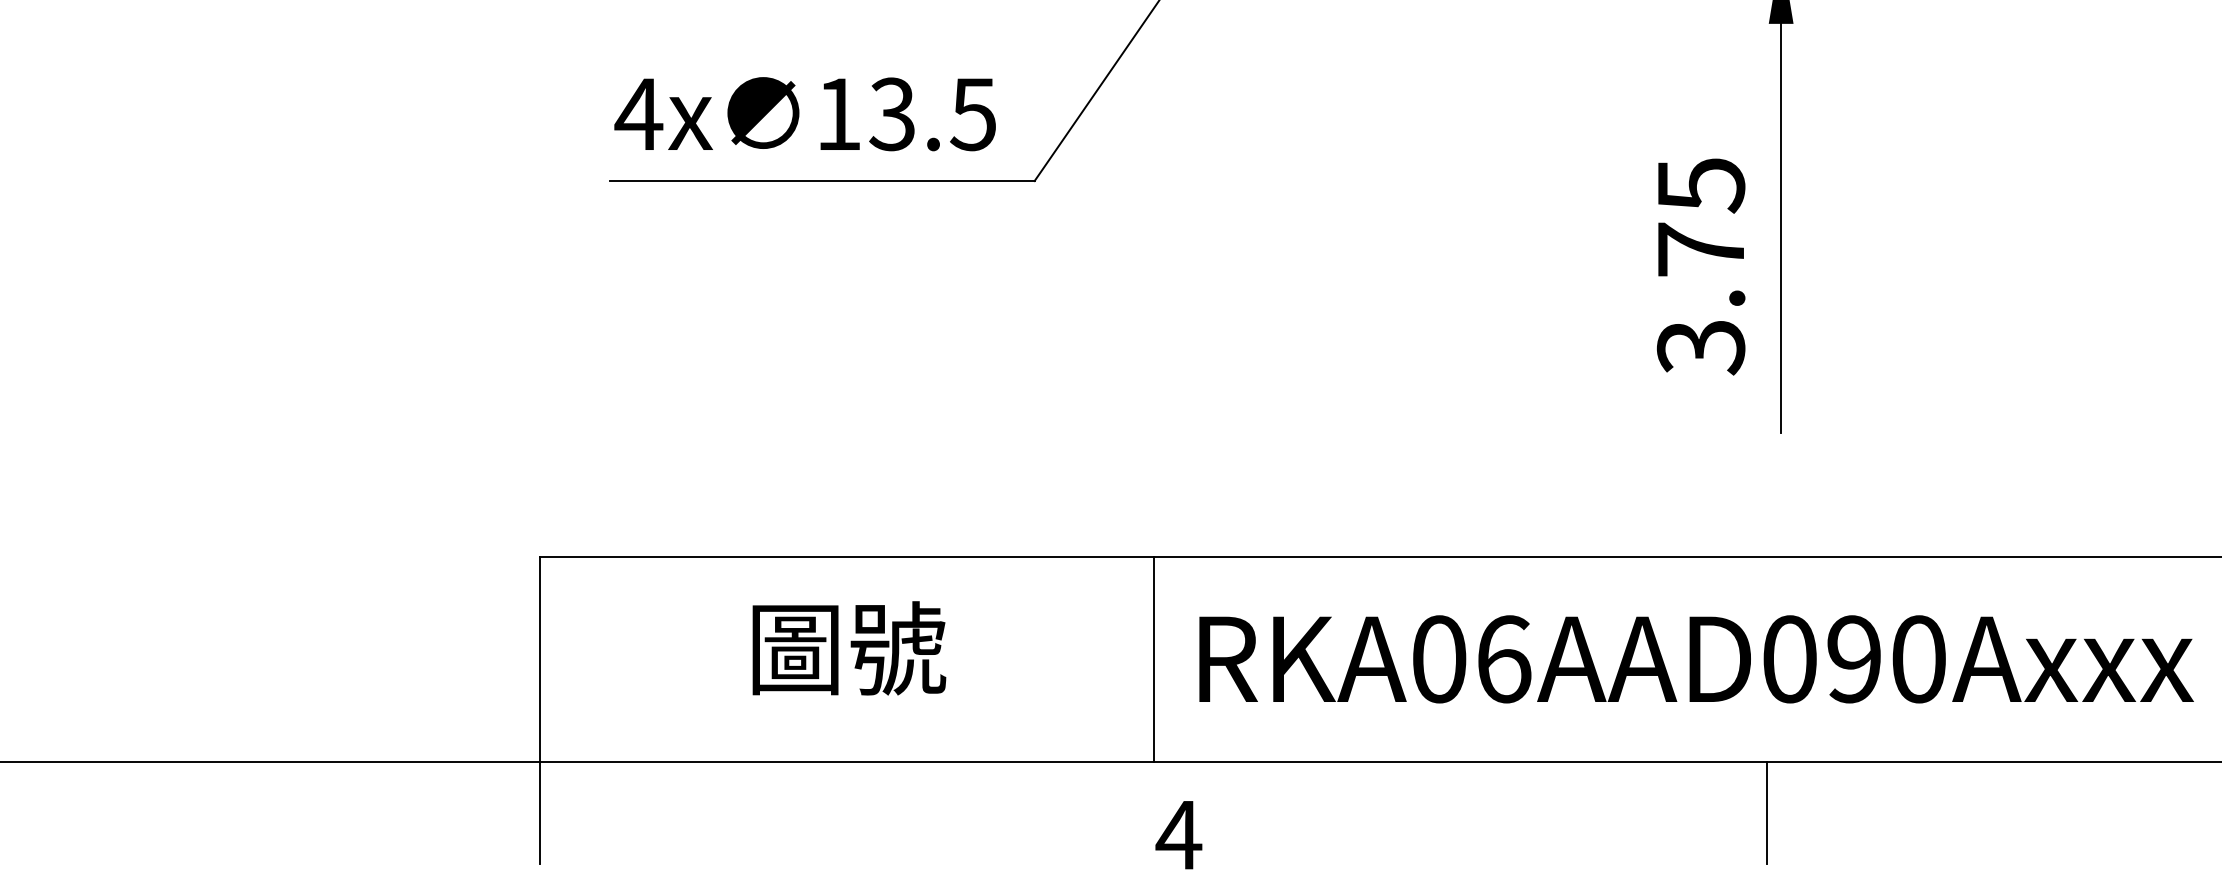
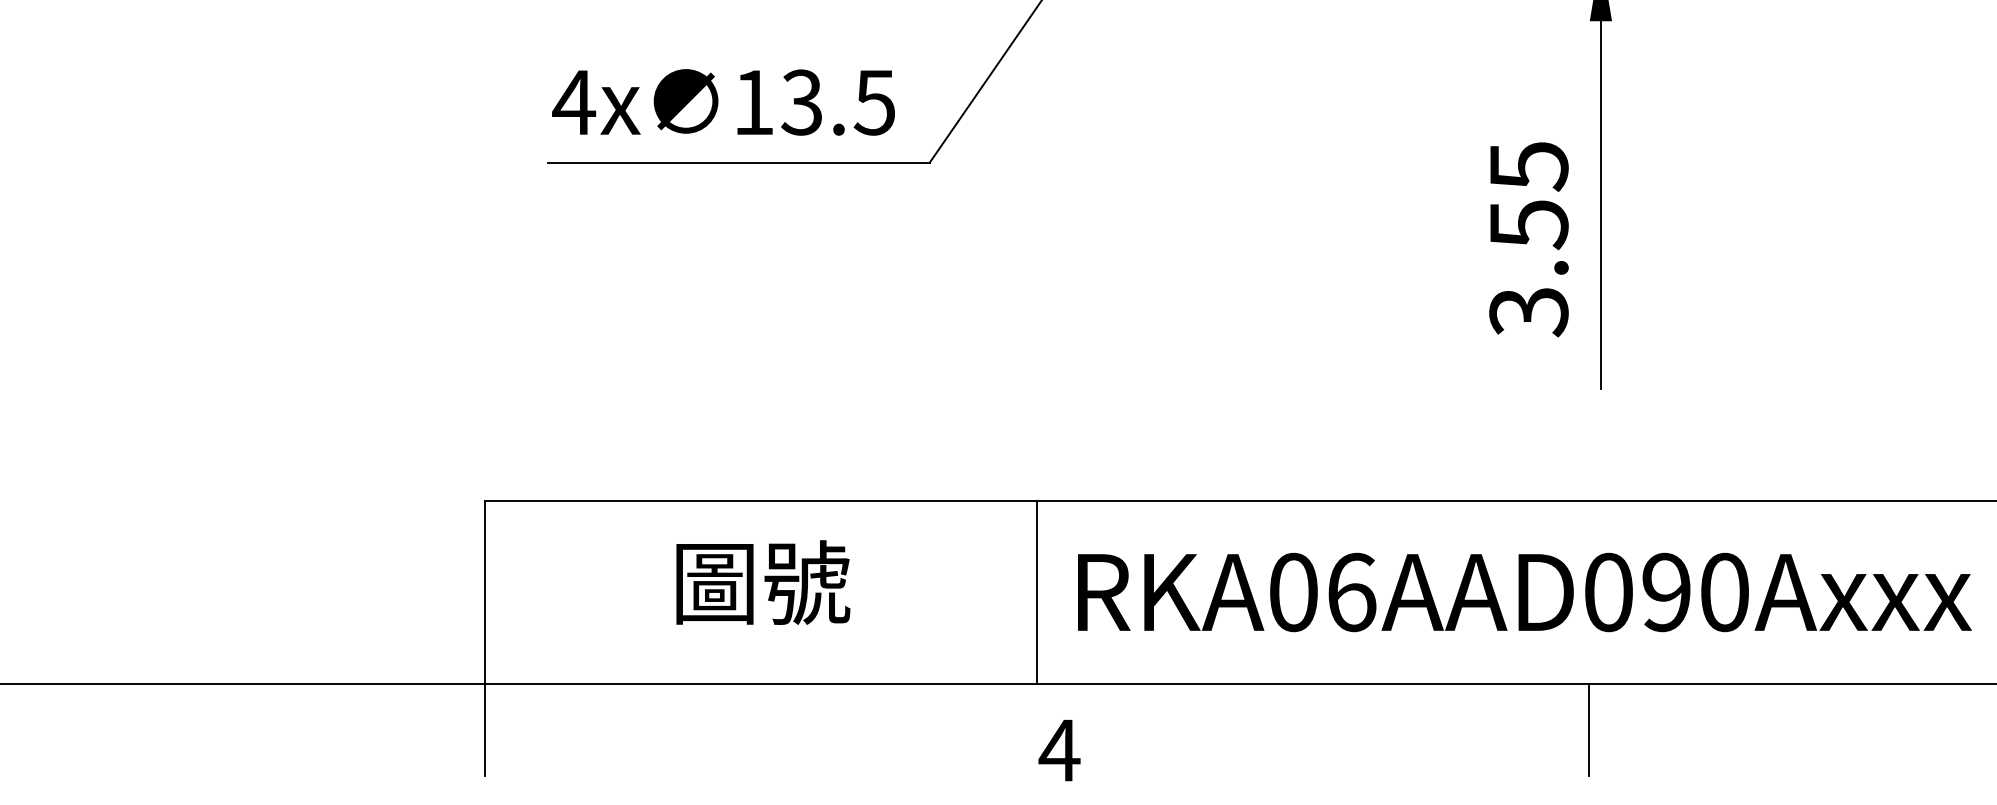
text: (1701, 250) -> (1529, 224), 3.75 -> 3.55

